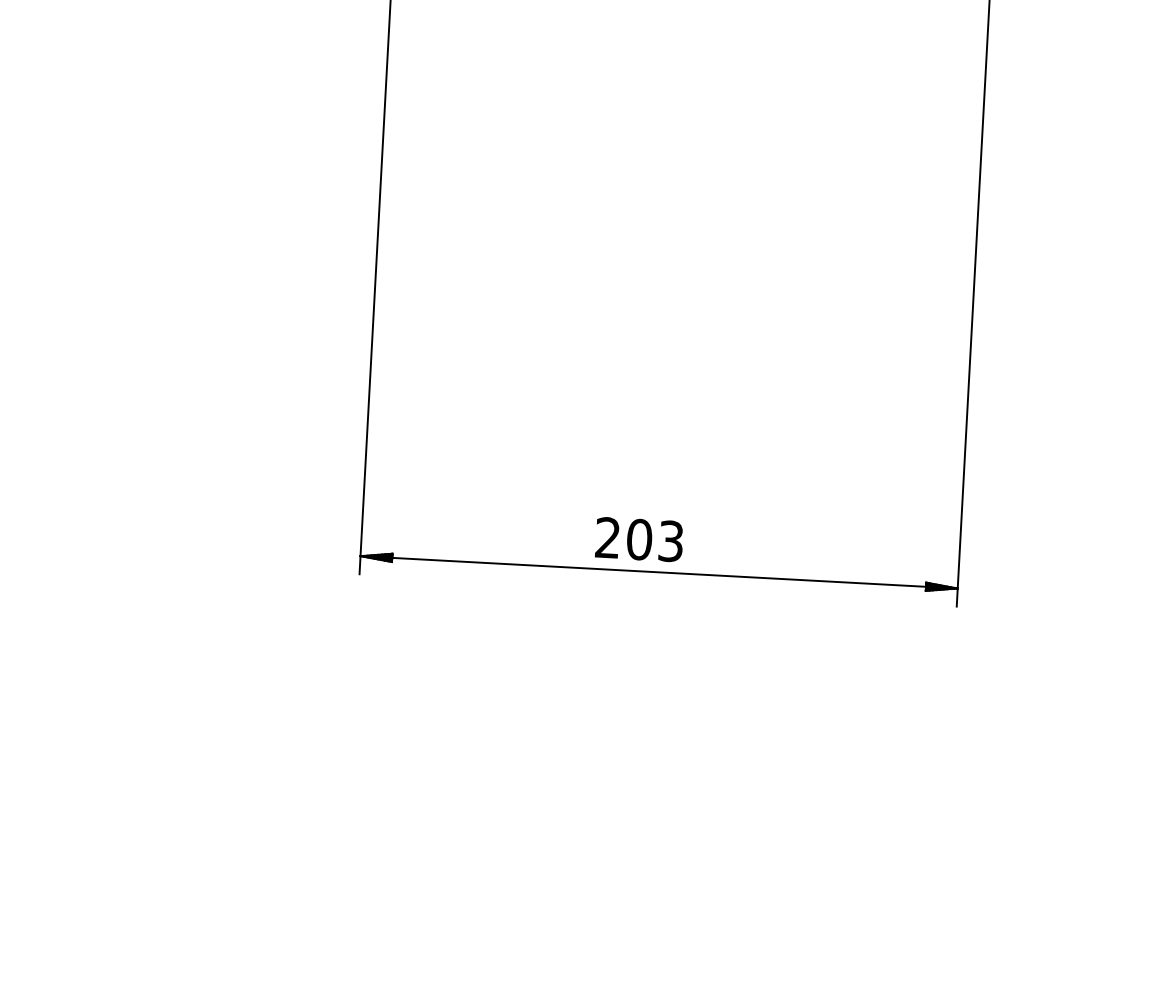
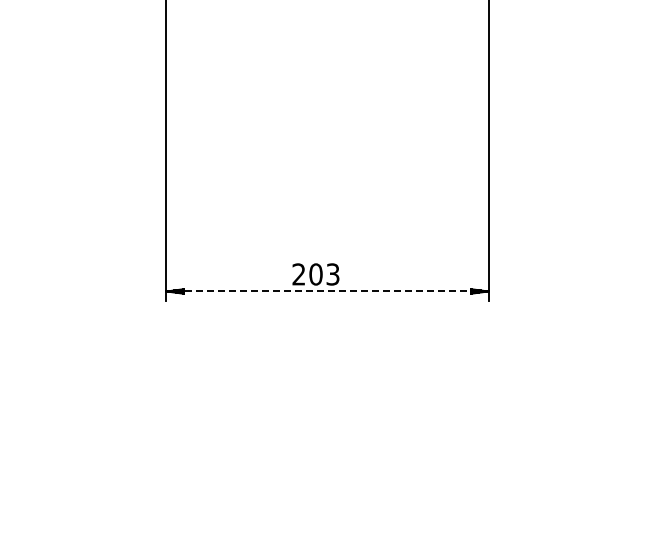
line: (659, 572) -> (327, 291), solid -> dashed

